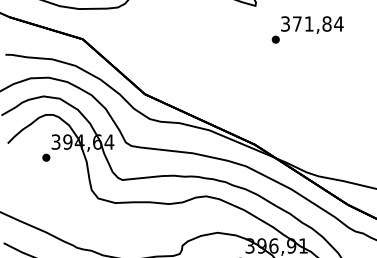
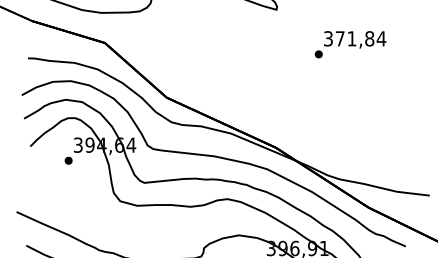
text: (307, 29) -> (350, 44), moved

